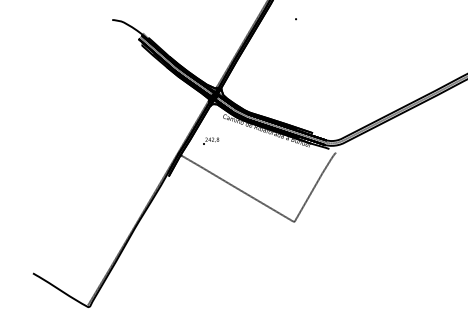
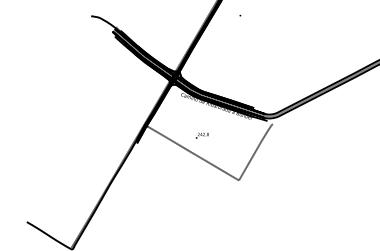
text: (211, 140) -> (202, 135), moved

